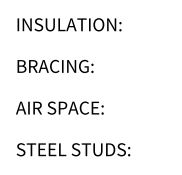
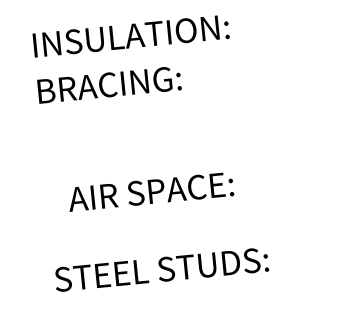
text: (55, 65) -> (109, 83), moved
text: (59, 107) -> (150, 190), moved

